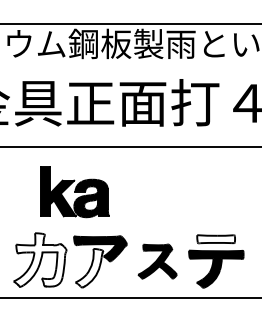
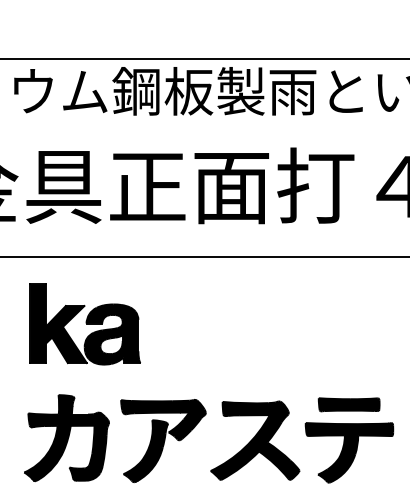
part: (74, 192) -> (84, 324), moved
fill: (216, 239) -> (349, 405), added
fill: (39, 259) -> (65, 437), added
part: (157, 261) -> (255, 440), size x1.43
fill: (89, 267) -> (145, 450), added

